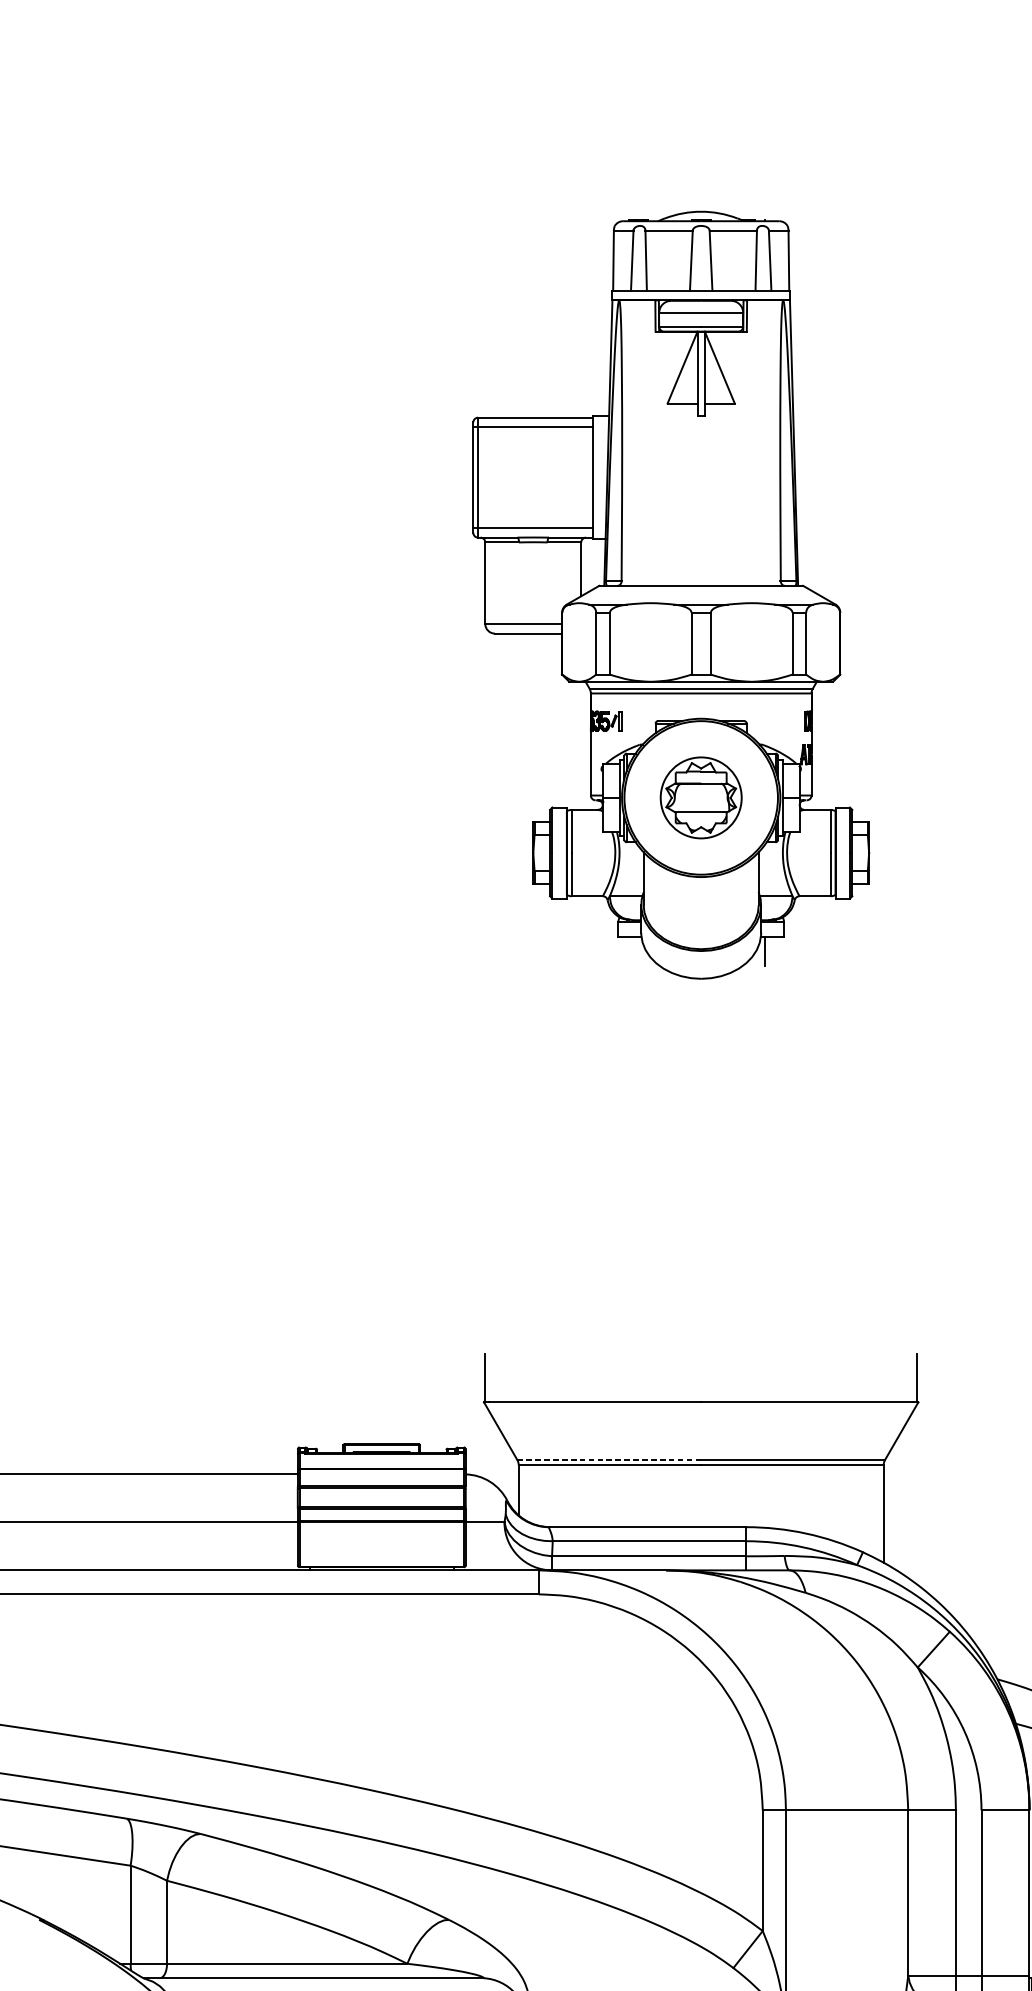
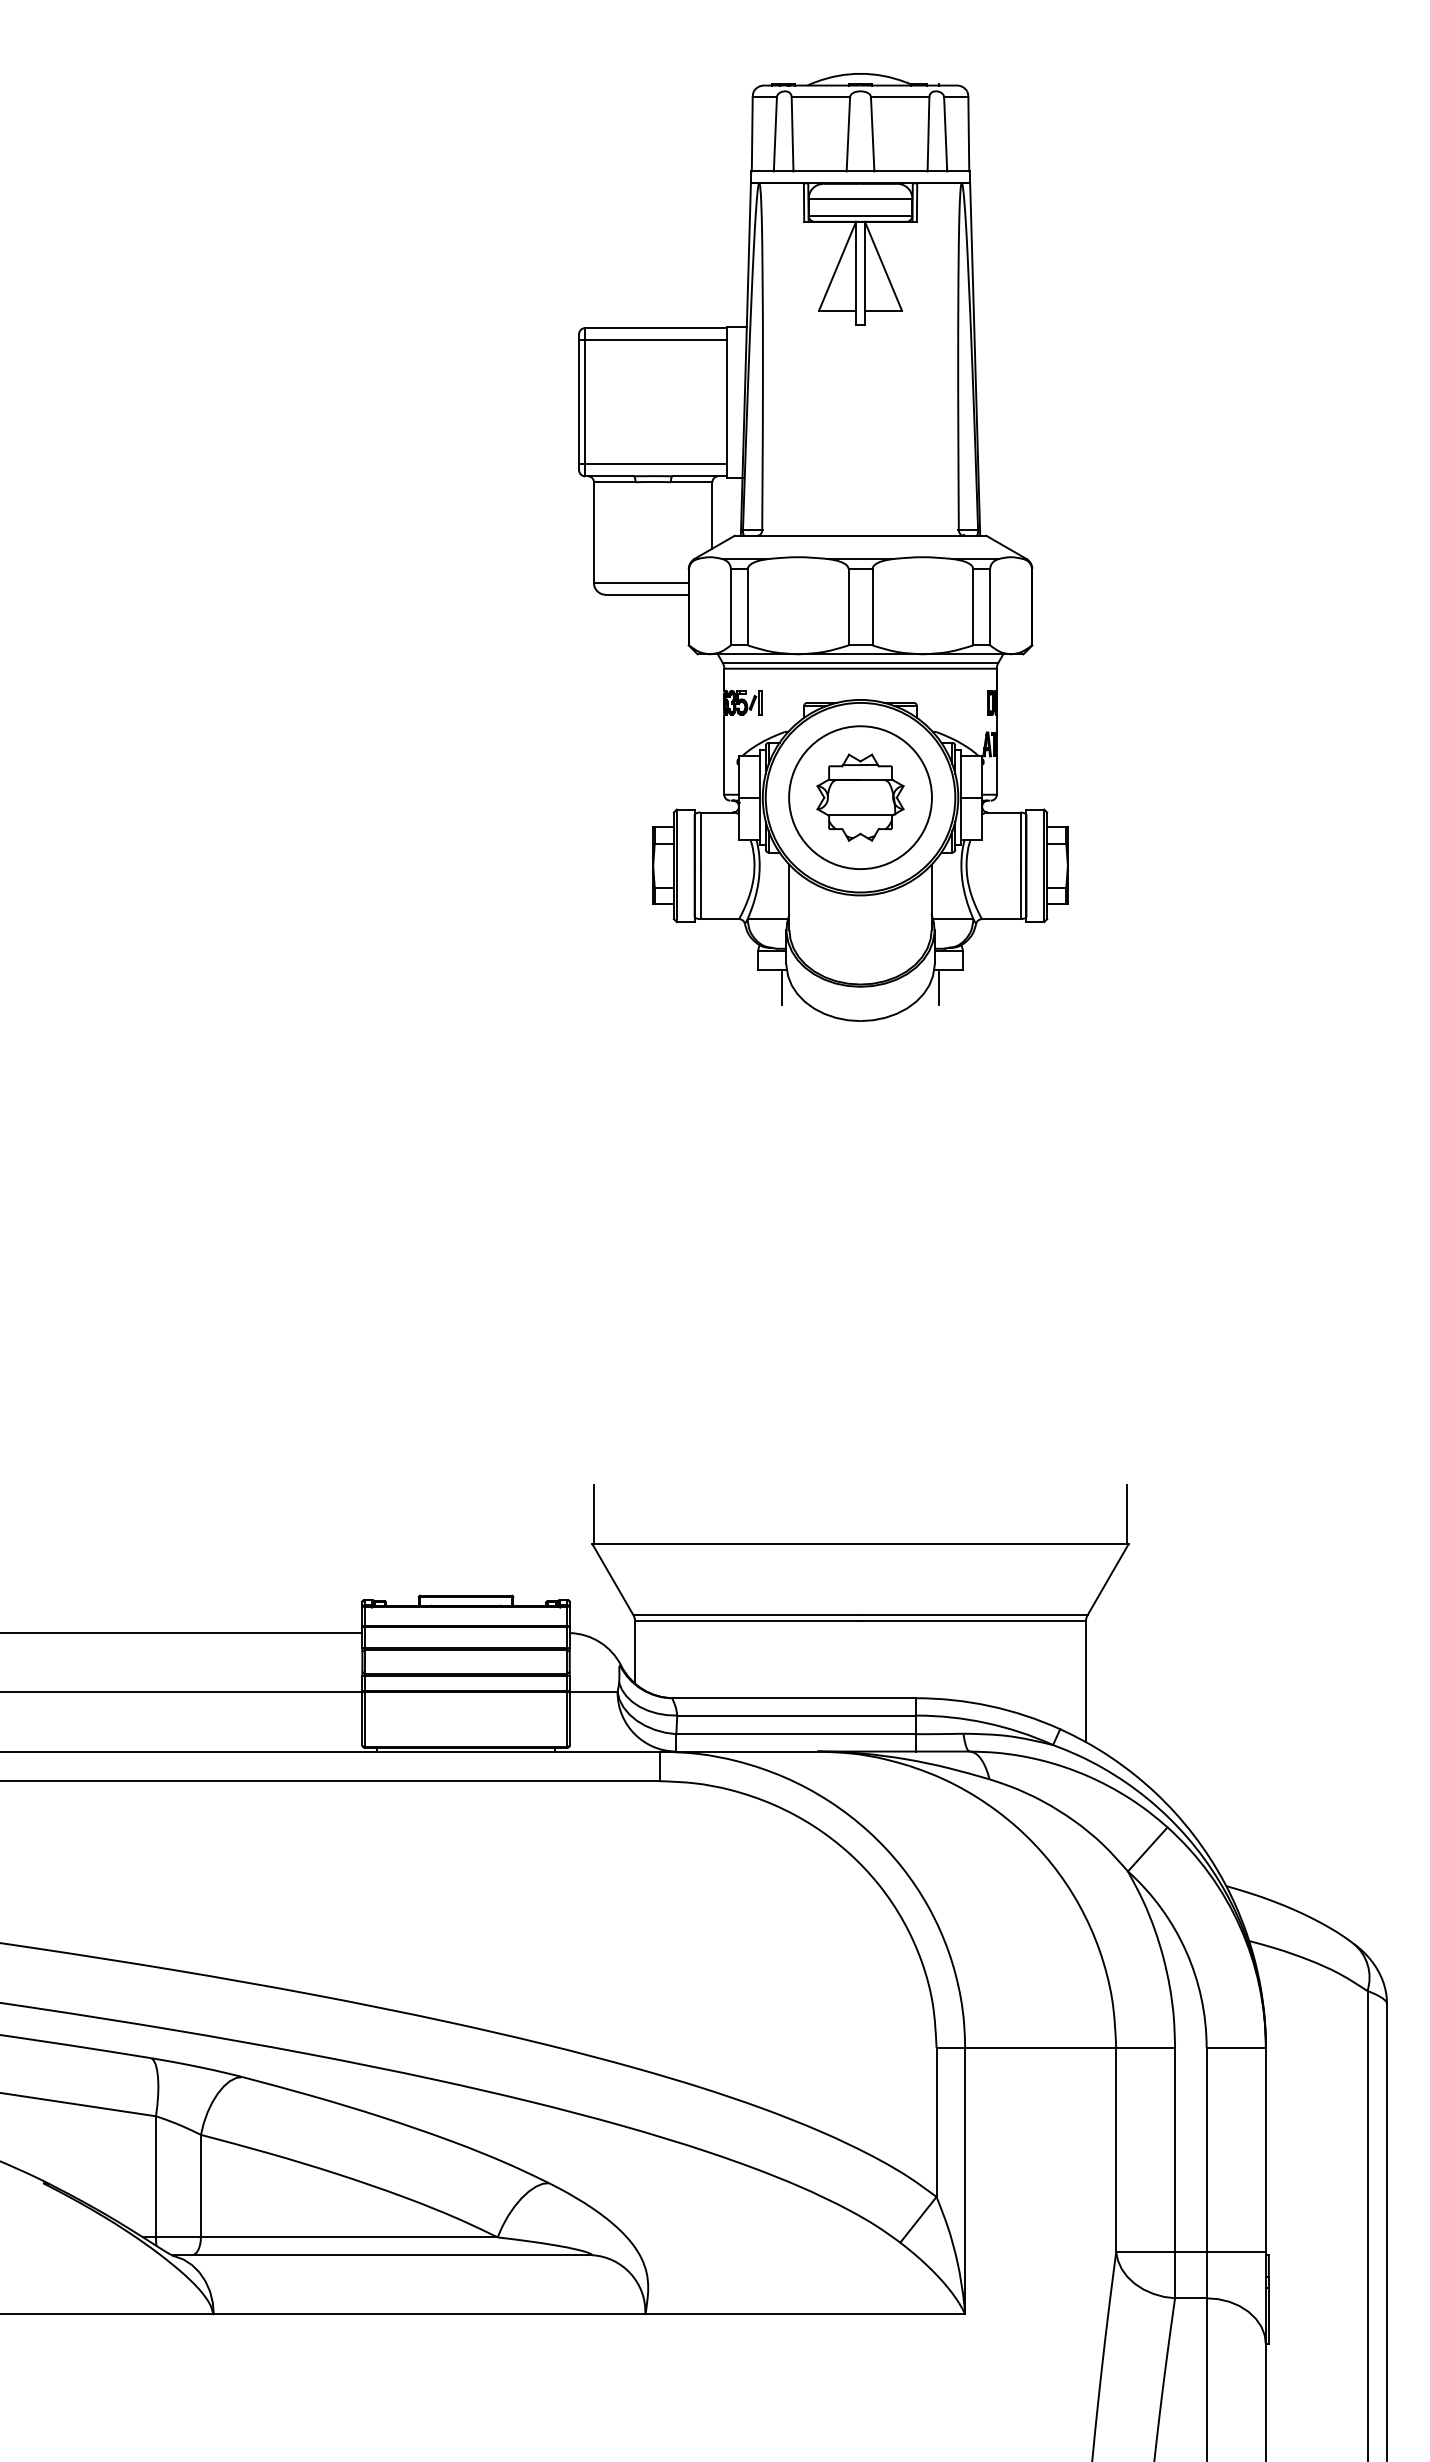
circle: (701, 797) -> (860, 797), size x1.43
line: (638, 951) -> (782, 987), added
line: (609, 1460) -> (747, 1615), dashed -> solid

